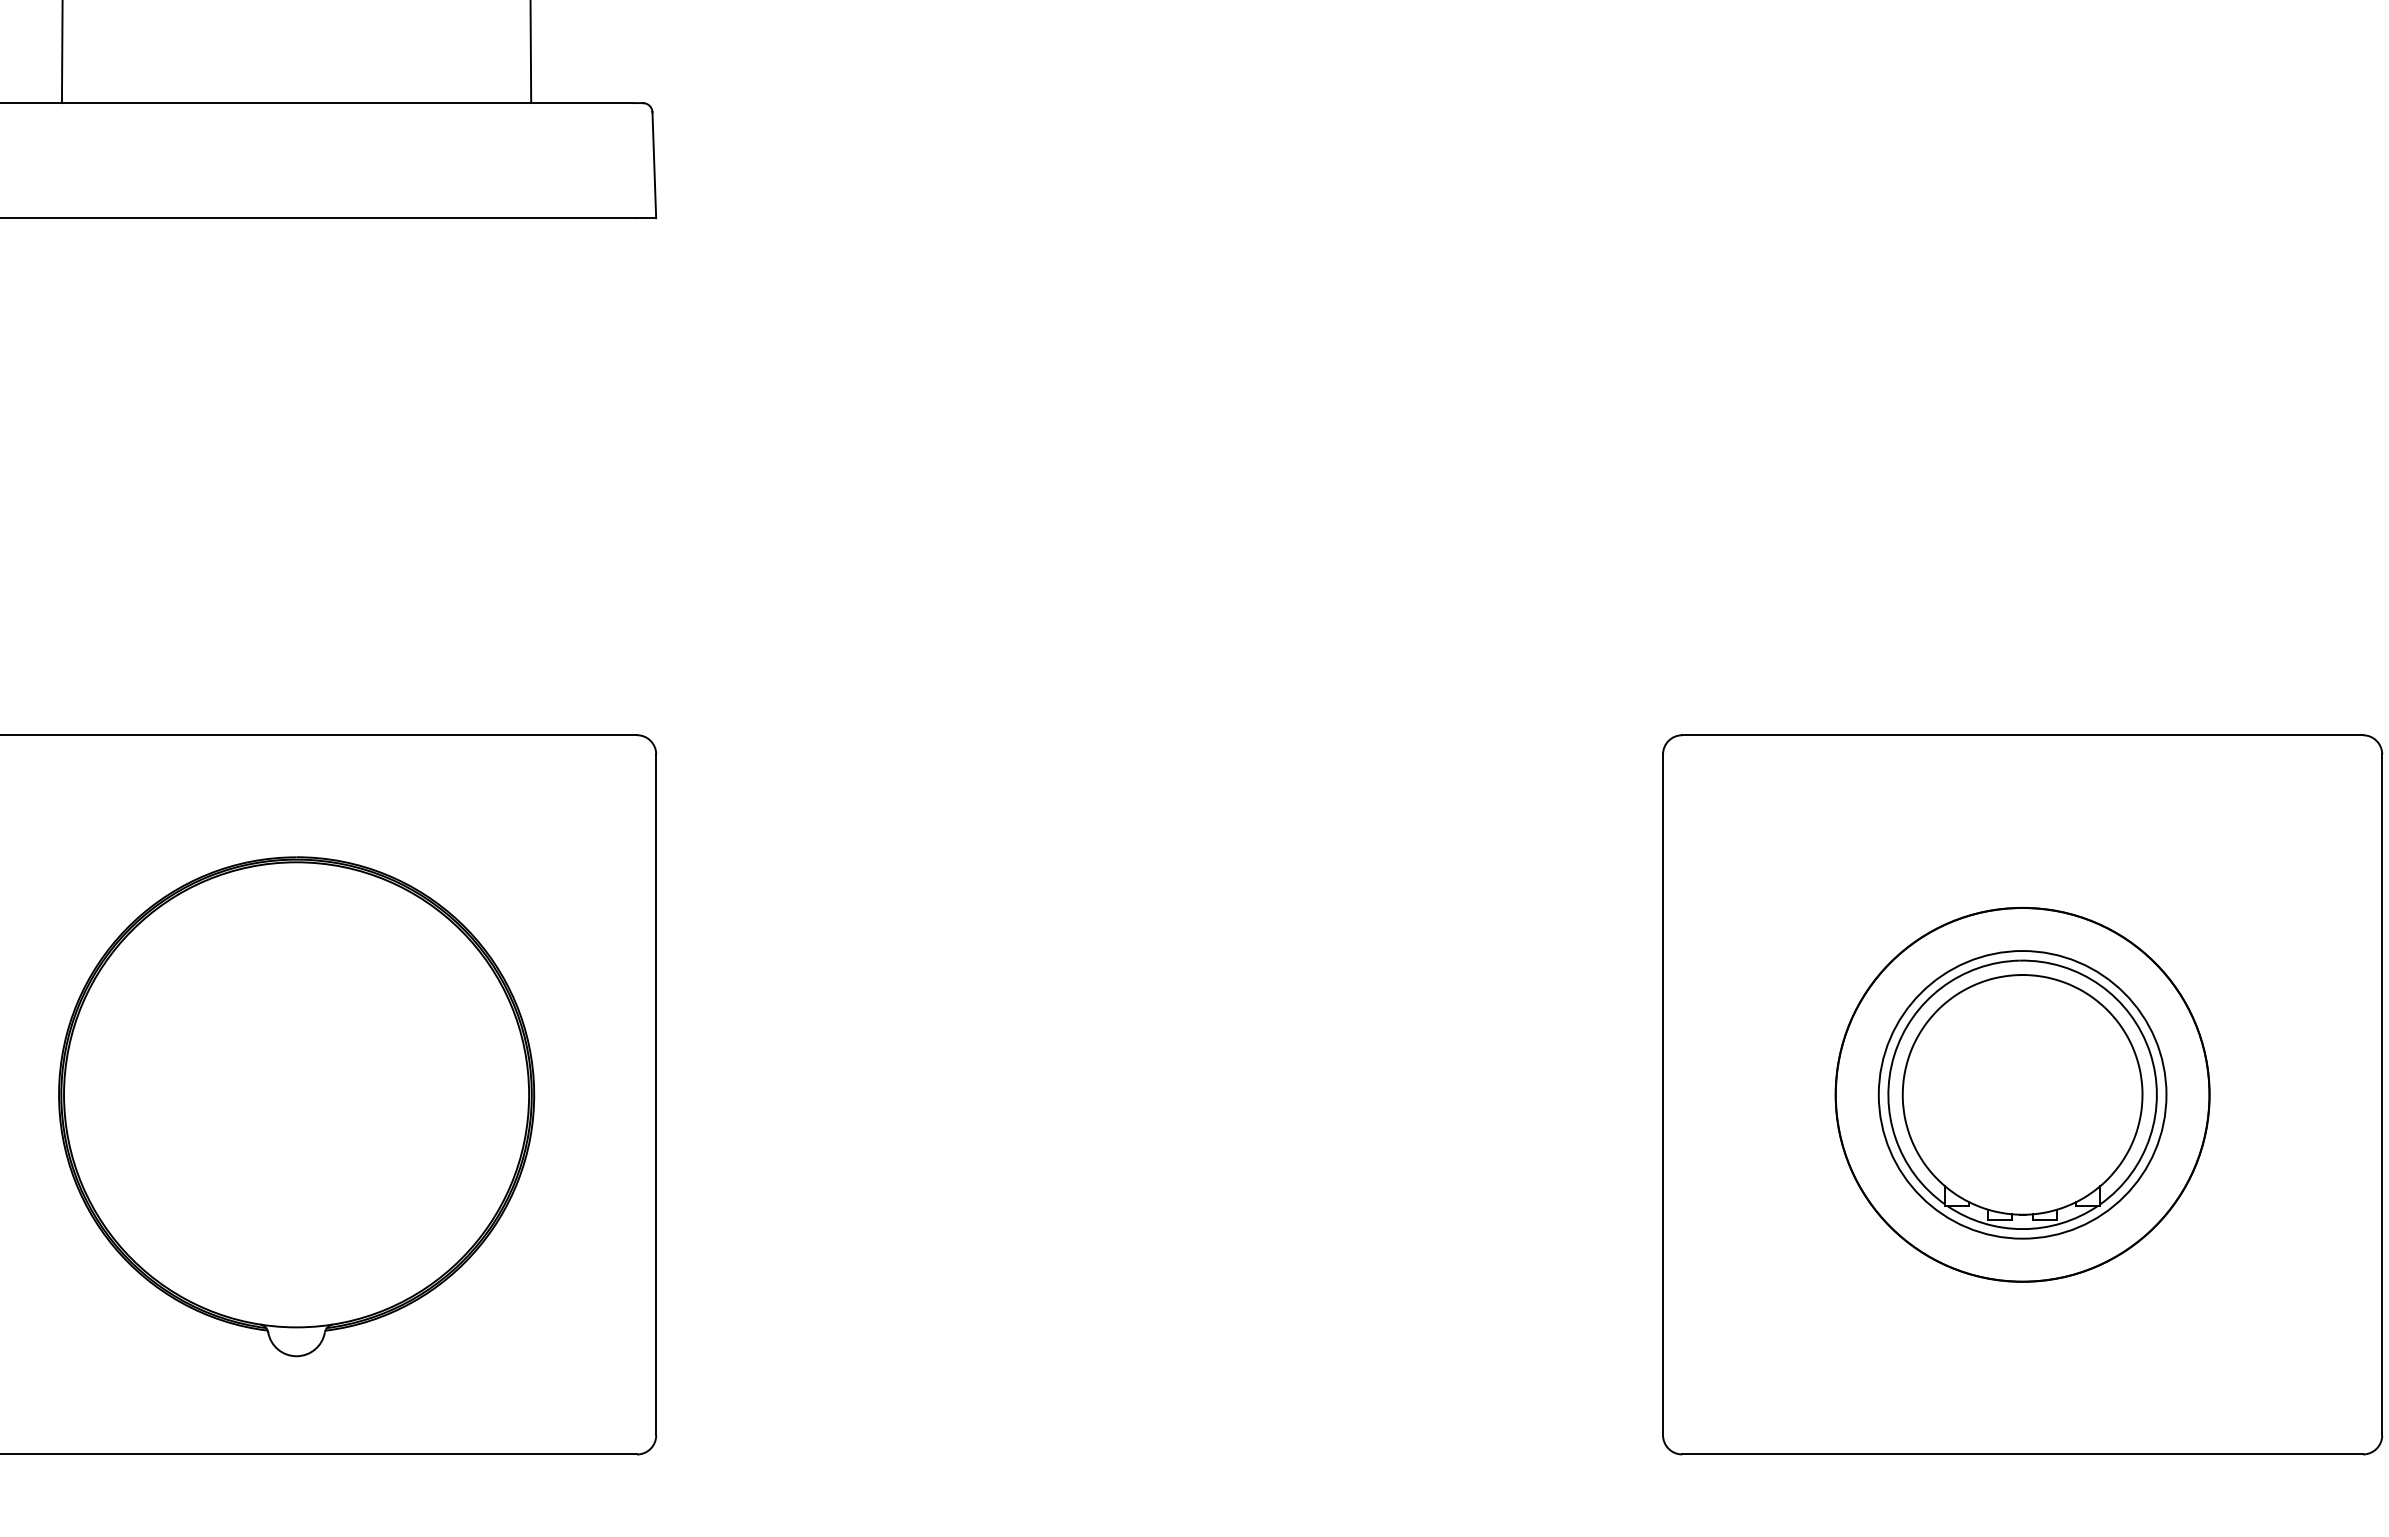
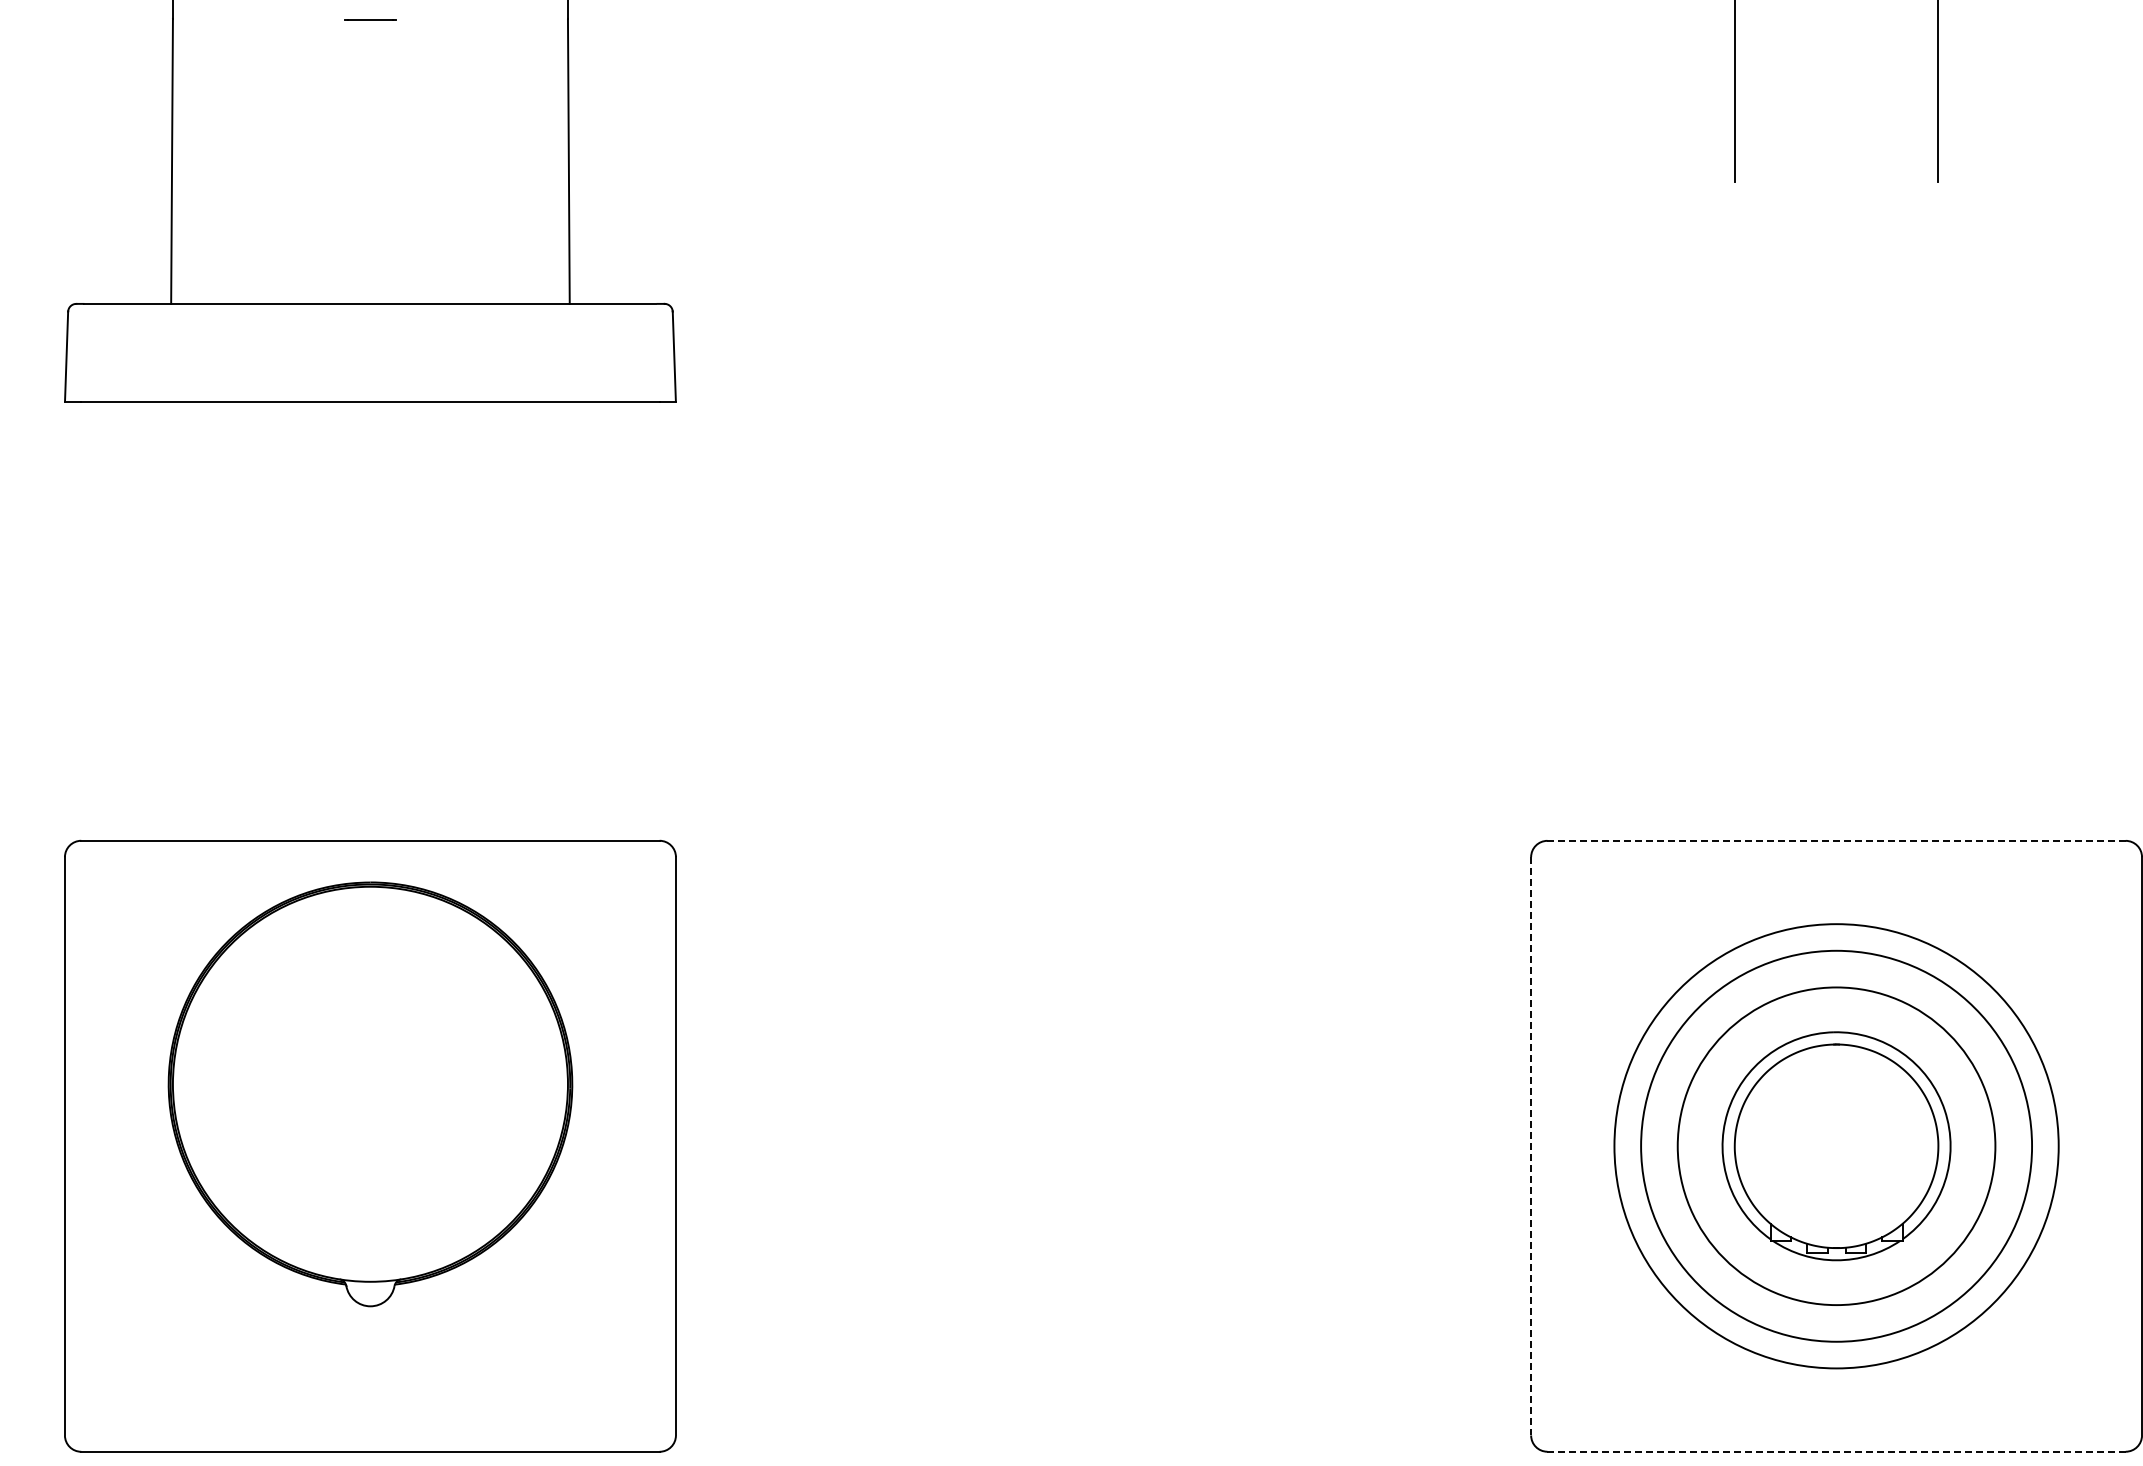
line: (2022, 734) -> (1836, 840), solid -> dashed
circle: (2022, 1093) -> (1836, 1145), size x1.4
line: (1663, 1095) -> (1531, 1146), solid -> dashed
circle: (2022, 1095) -> (1836, 1146), size x1.6
part: (296, 1106) -> (370, 1094), moved
line: (2023, 1454) -> (1837, 1451), solid -> dashed

